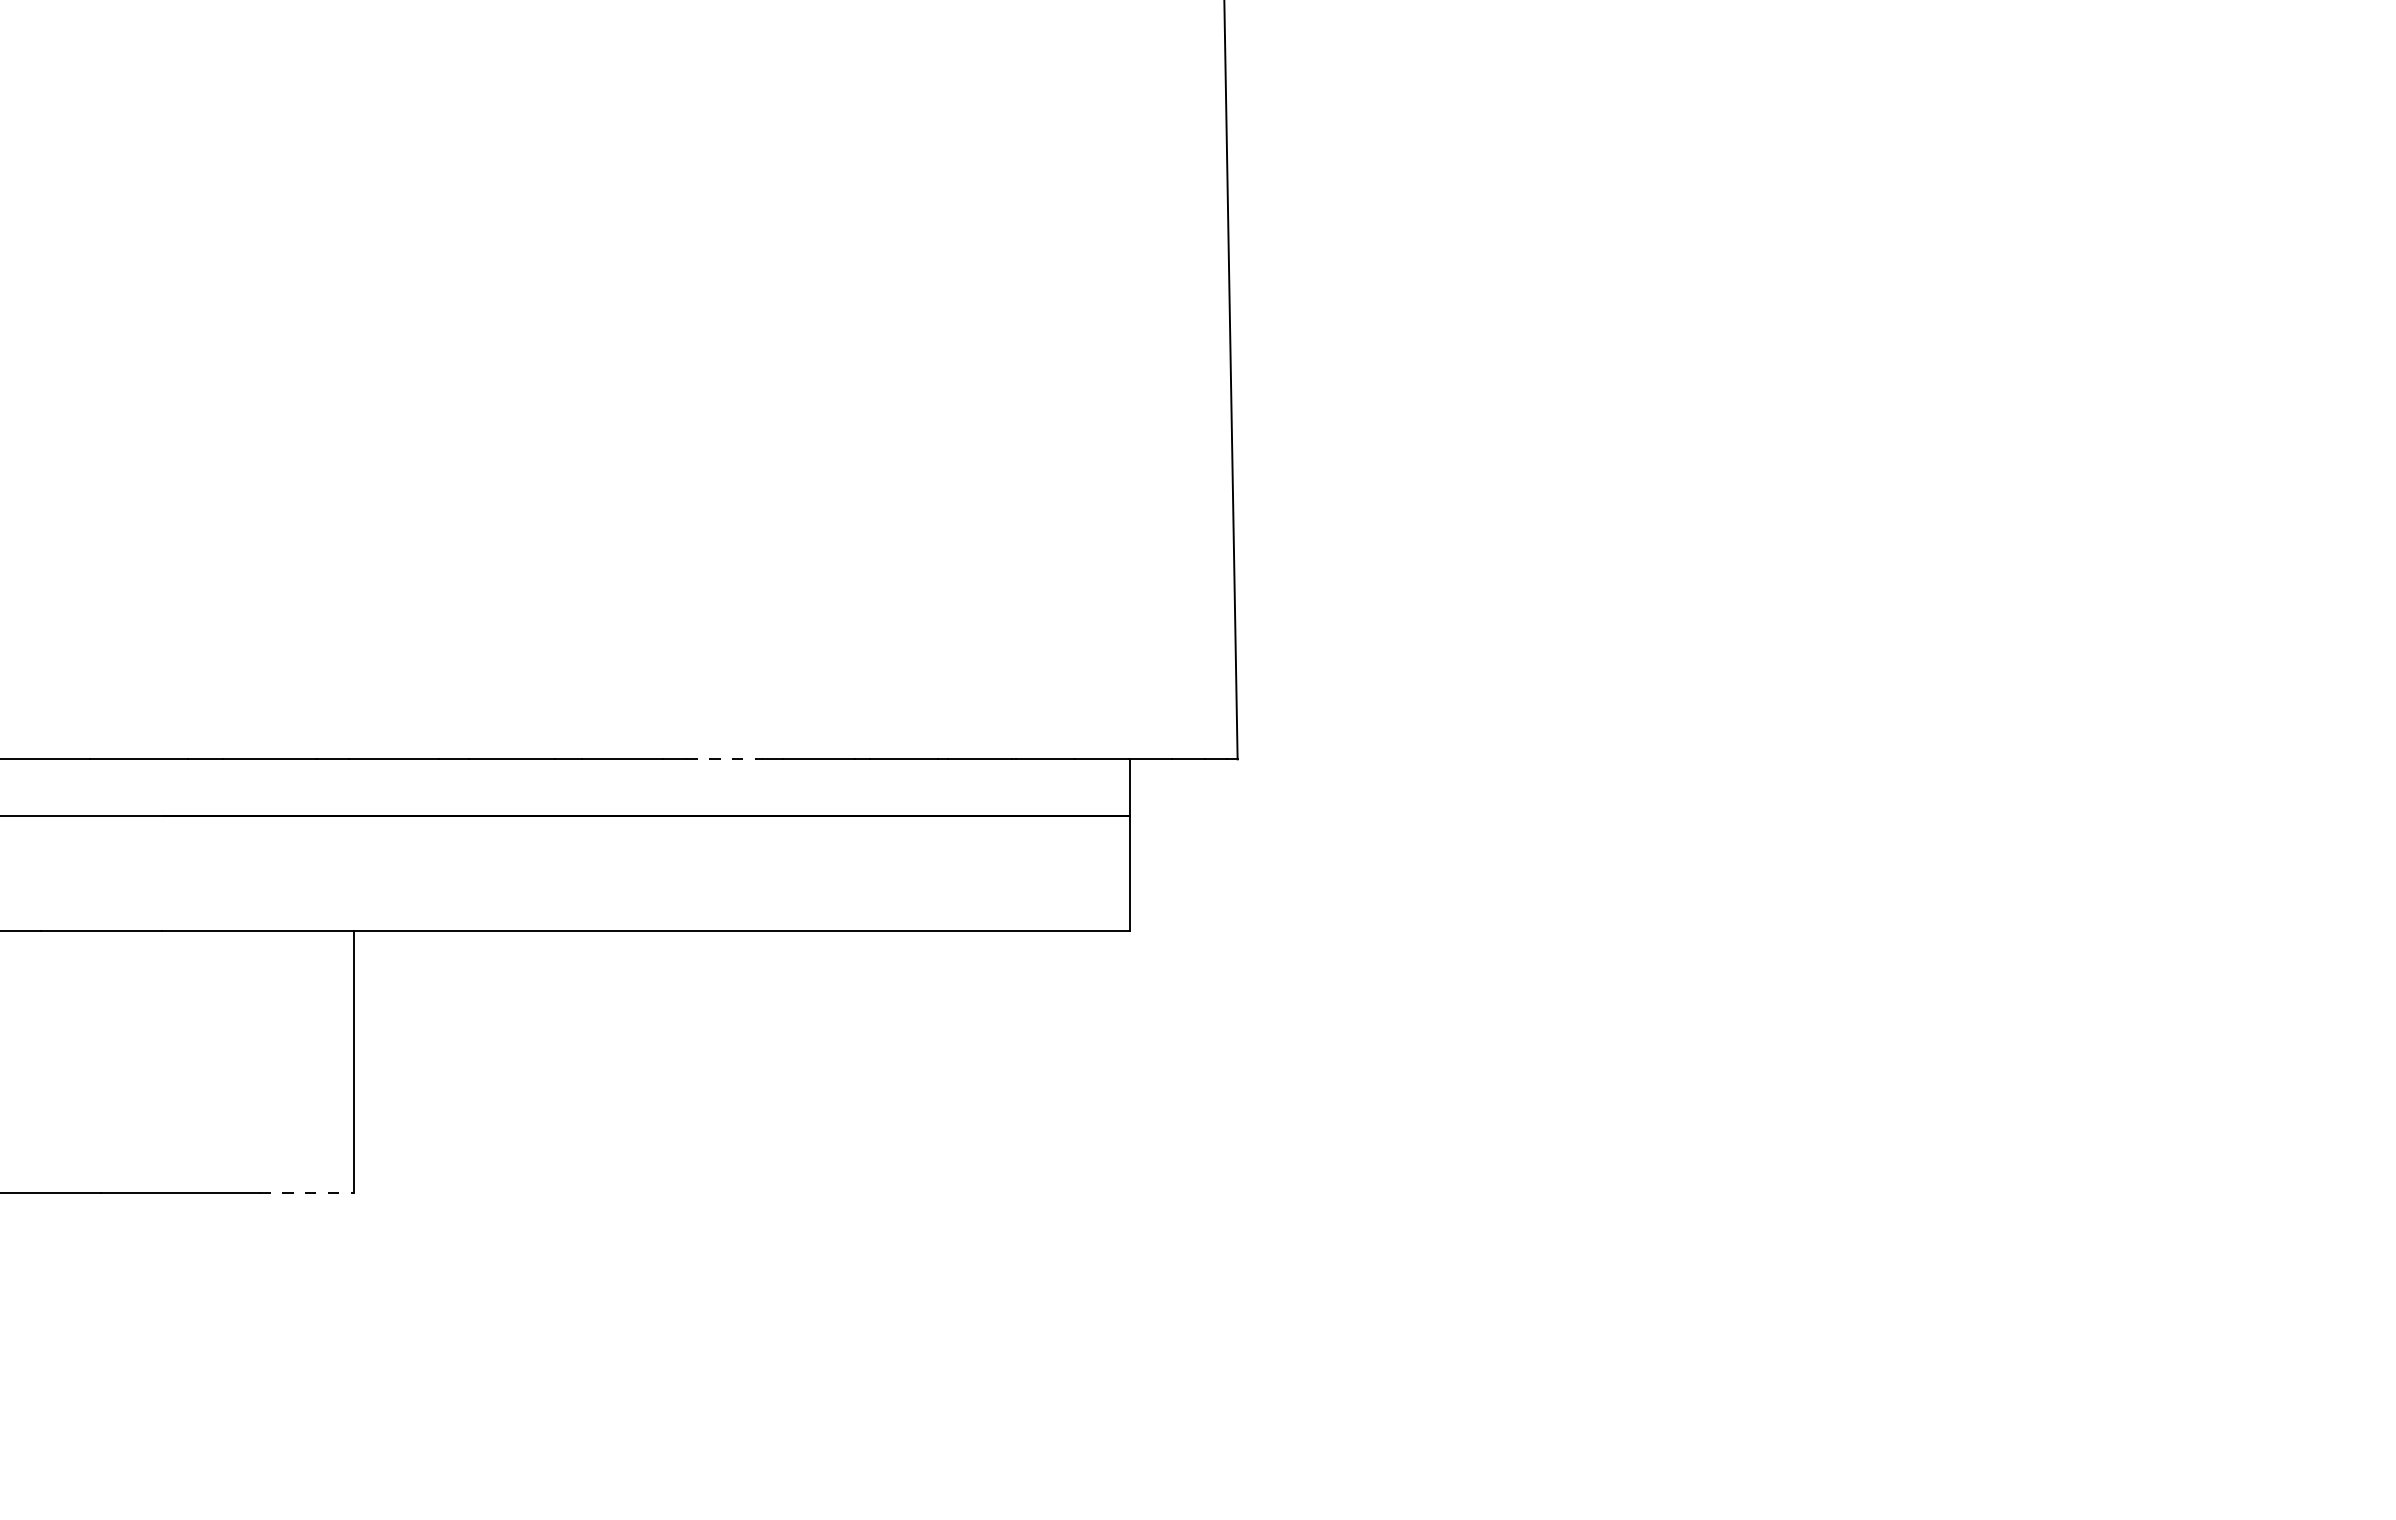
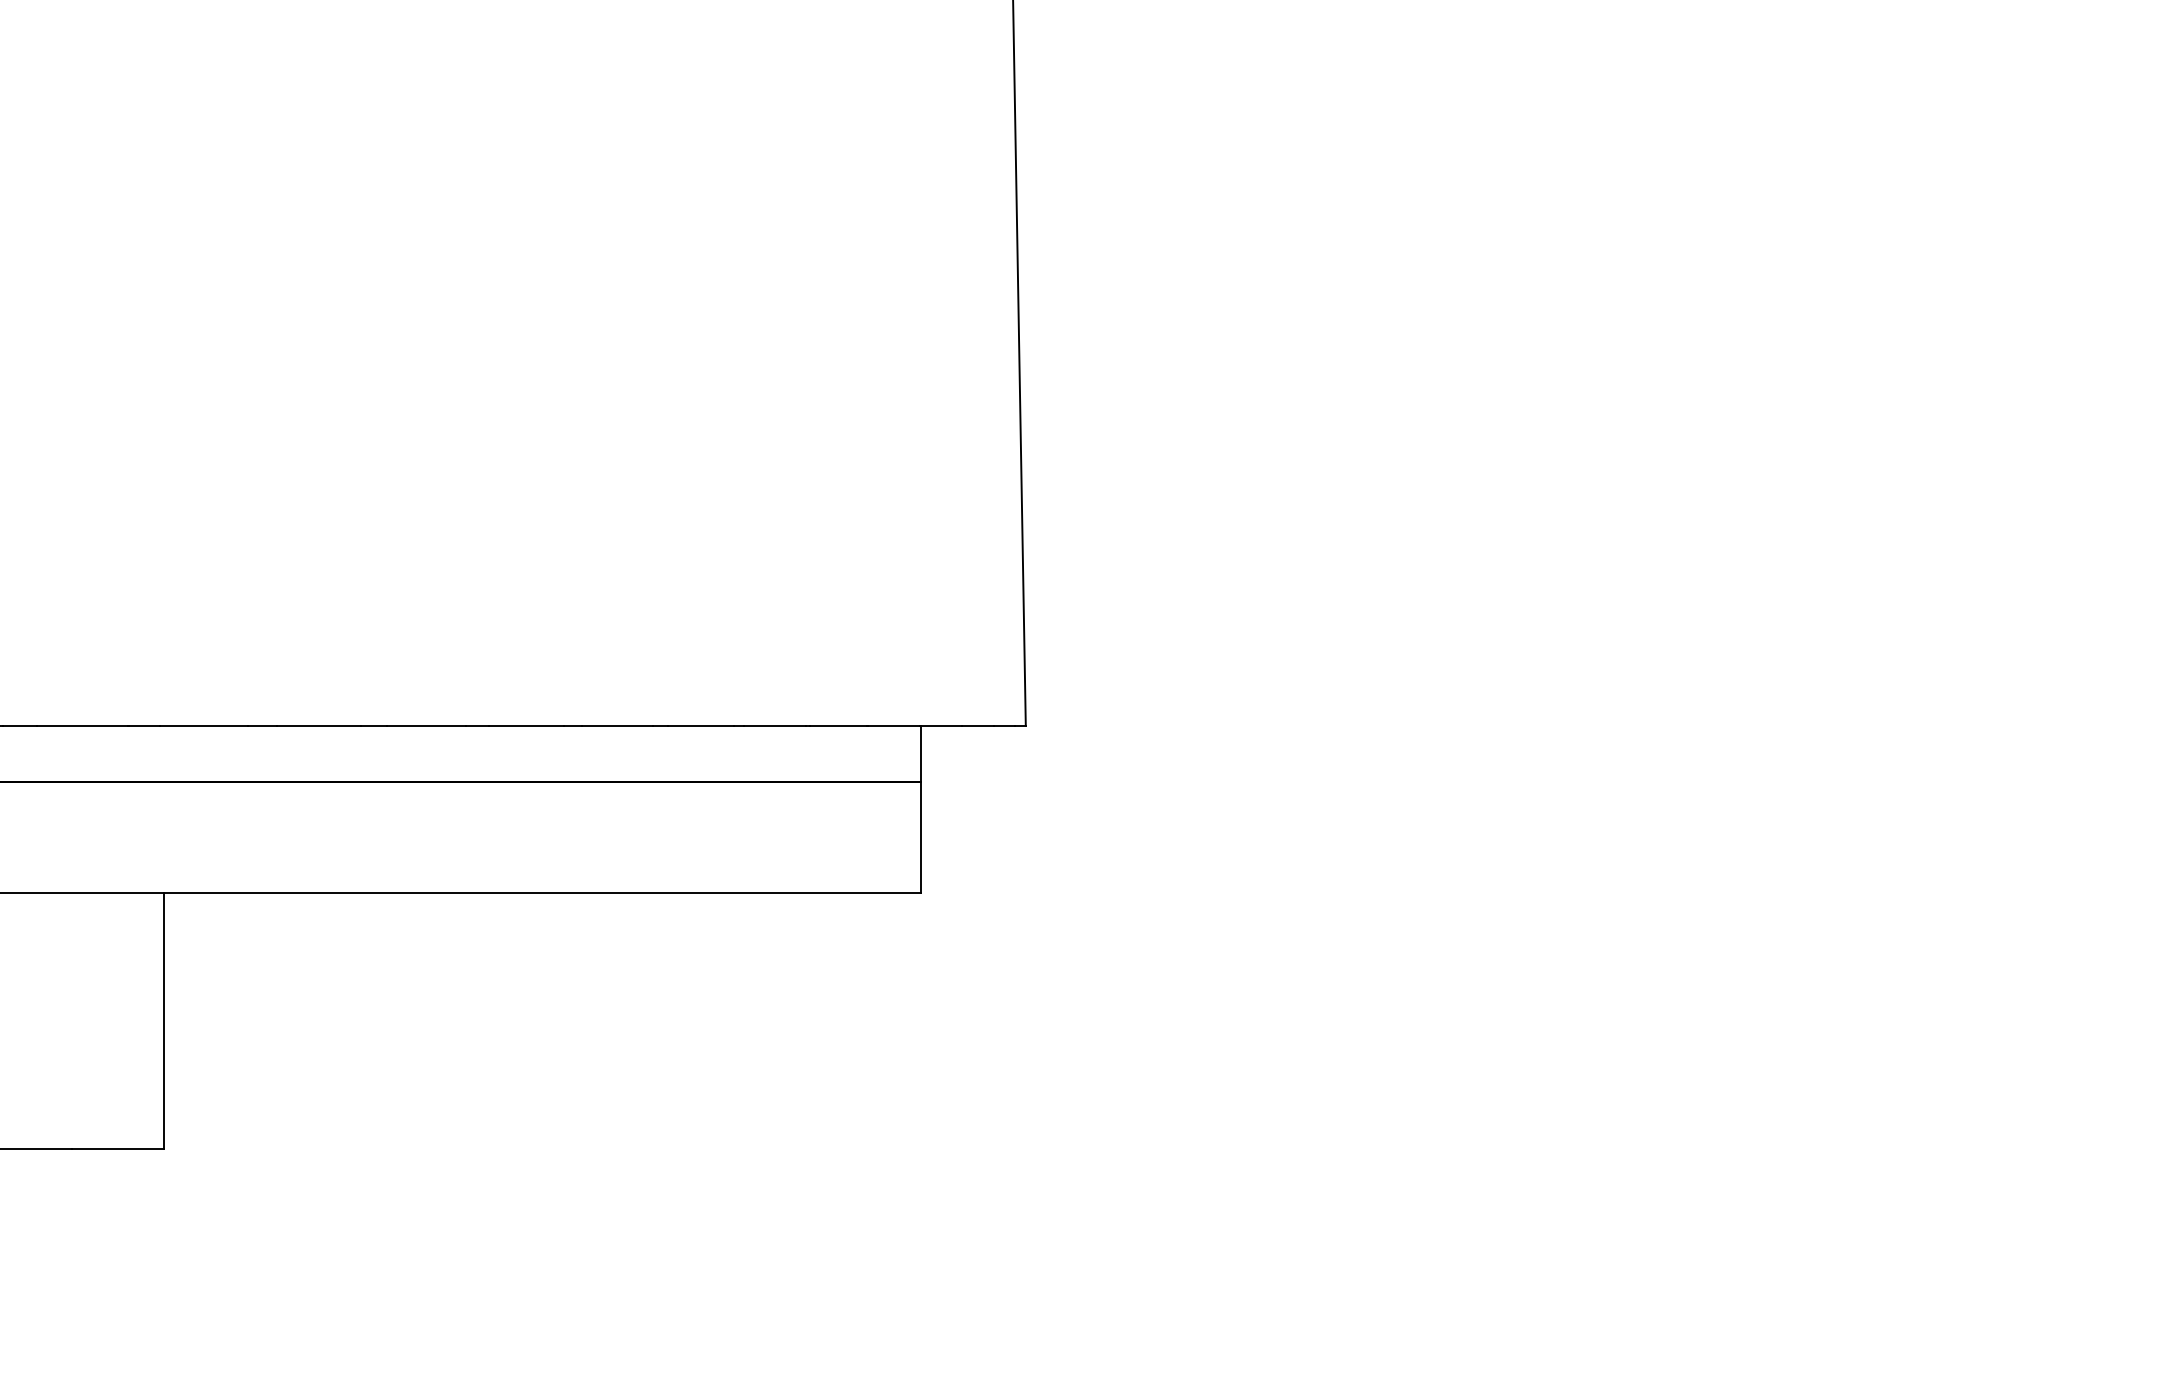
line: (724, 759) -> (525, 726), dashed -> solid
line: (307, 1193) -> (119, 1149), dashed -> solid

